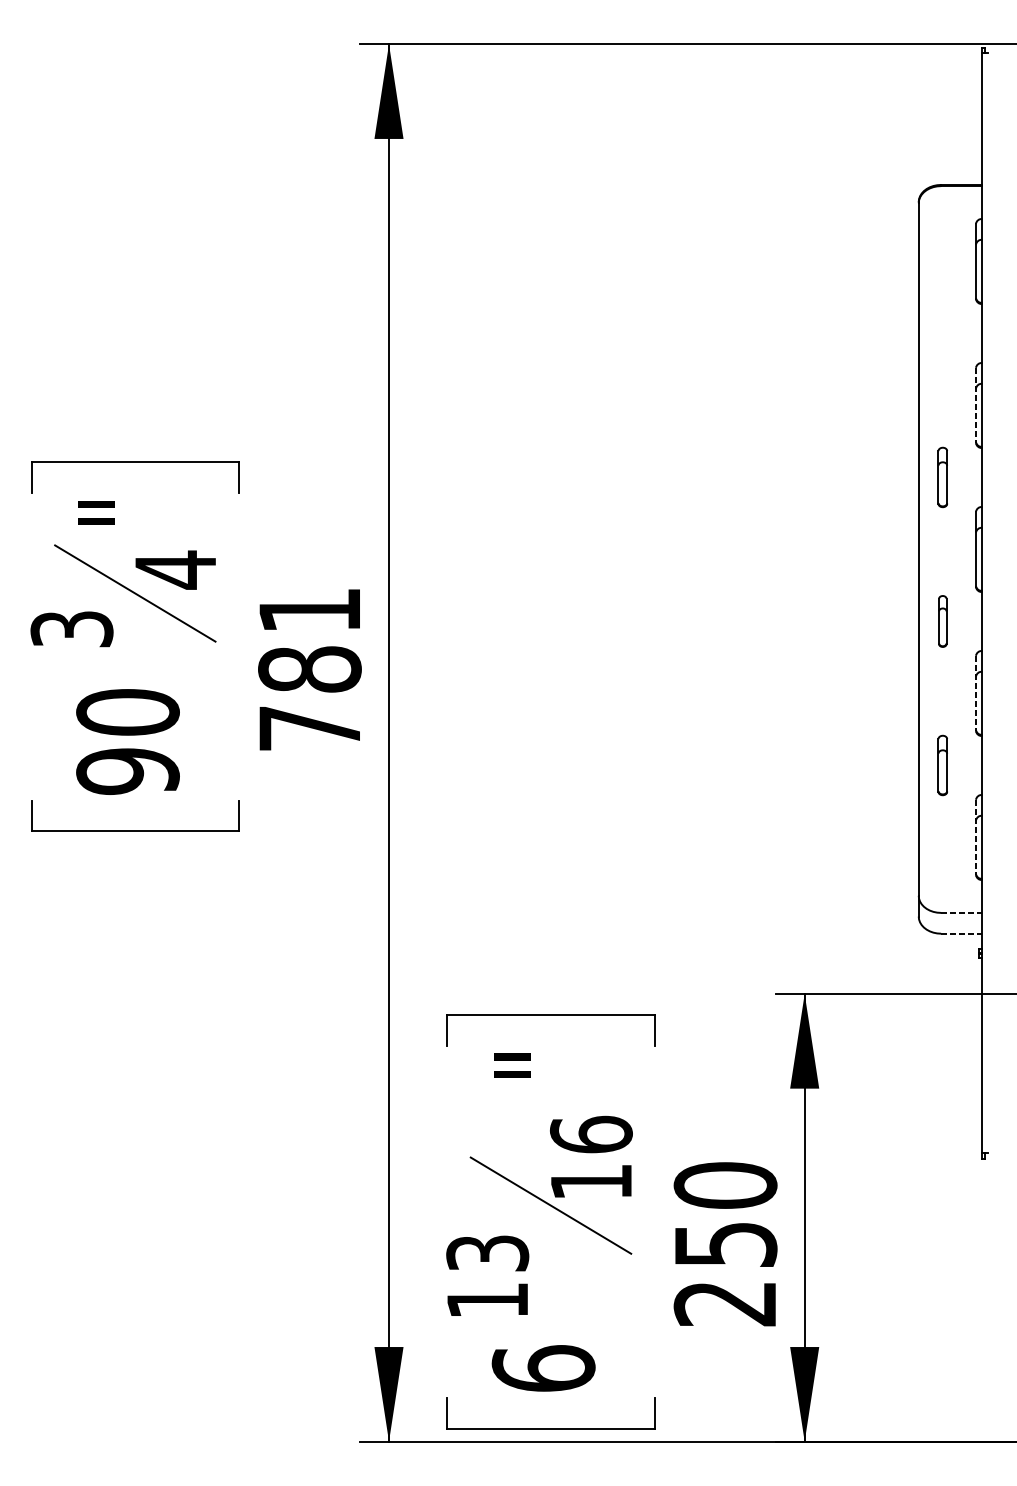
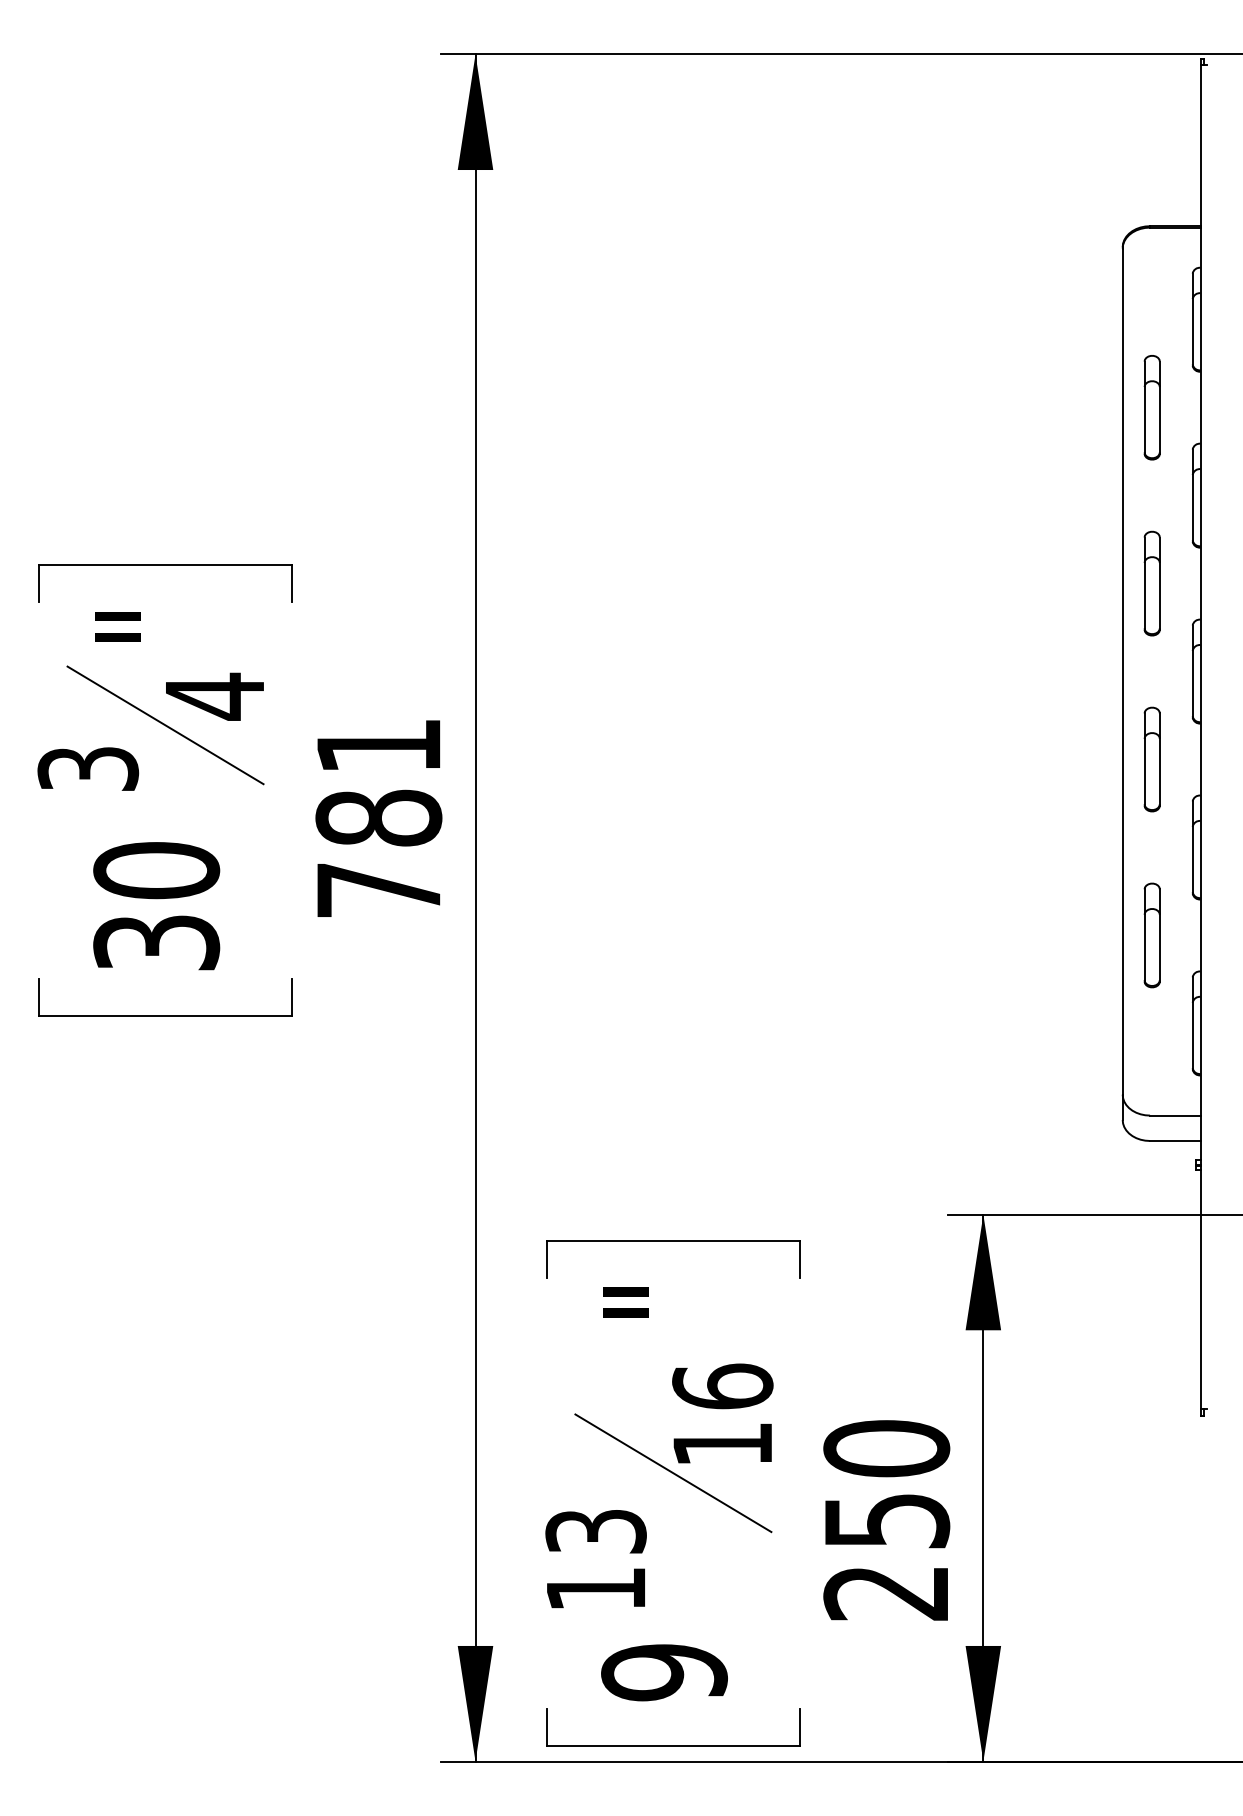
part: (942, 333) -> (1151, 407), added
line: (975, 406) -> (1192, 496), dashed -> solid
part: (942, 477) -> (1151, 583), size x1.43
part: (942, 621) -> (1151, 759), size x1.67
line: (975, 694) -> (1192, 848), dashed -> solid
part: (942, 765) -> (1151, 935), size x1.43
text: (127, 771) -> (156, 942), 90 -> 30
line: (975, 837) -> (1192, 1023), dashed -> solid
line: (961, 912) -> (1175, 1115), dashed -> solid
line: (961, 933) -> (1175, 1140), dashed -> solid
text: (543, 1368) -> (664, 1672), 6 -> 9

